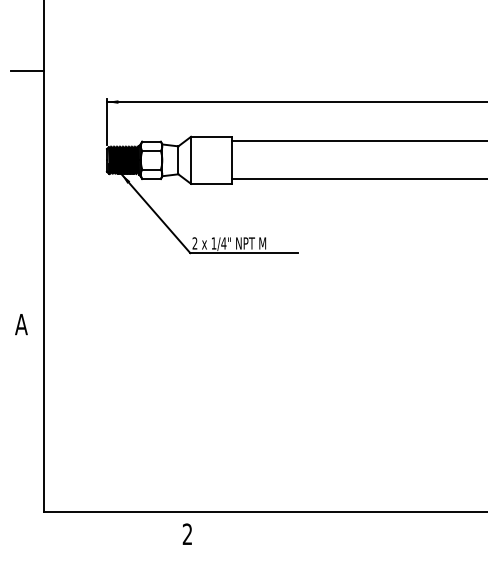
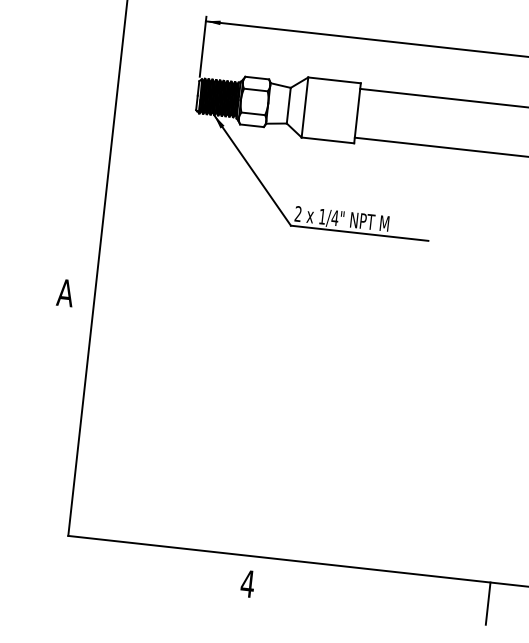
line: (375, 528) -> (488, 602), added
text: (187, 533) -> (247, 582), 2 -> 4

